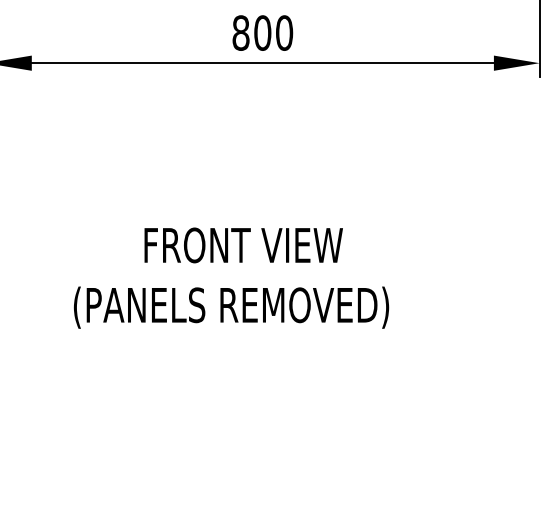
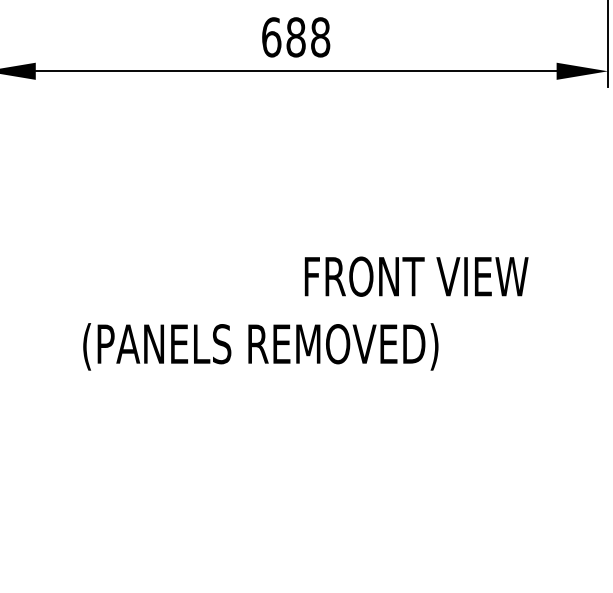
text: (263, 33) -> (296, 37), 800 -> 688
text: (243, 245) -> (416, 276), moved

